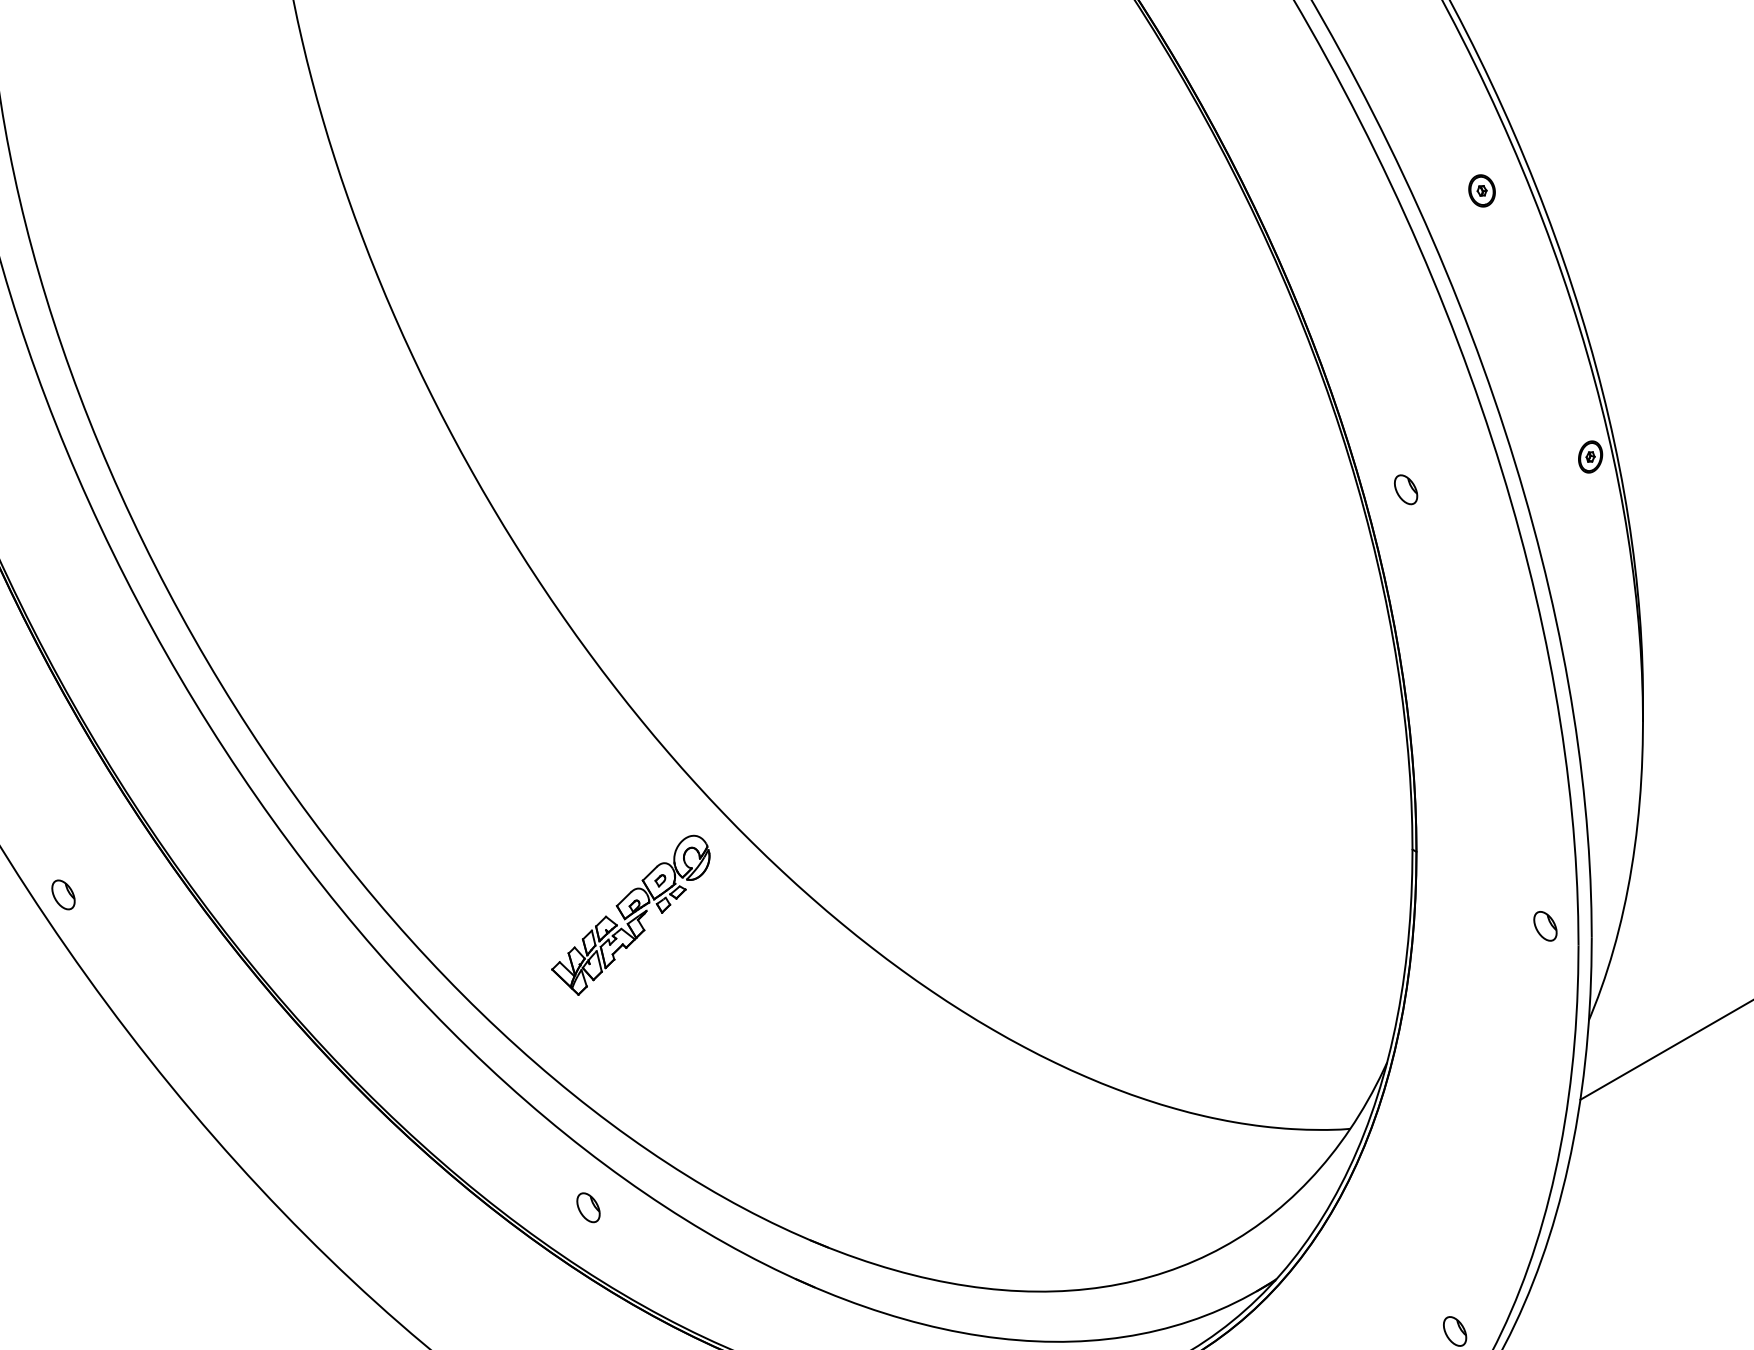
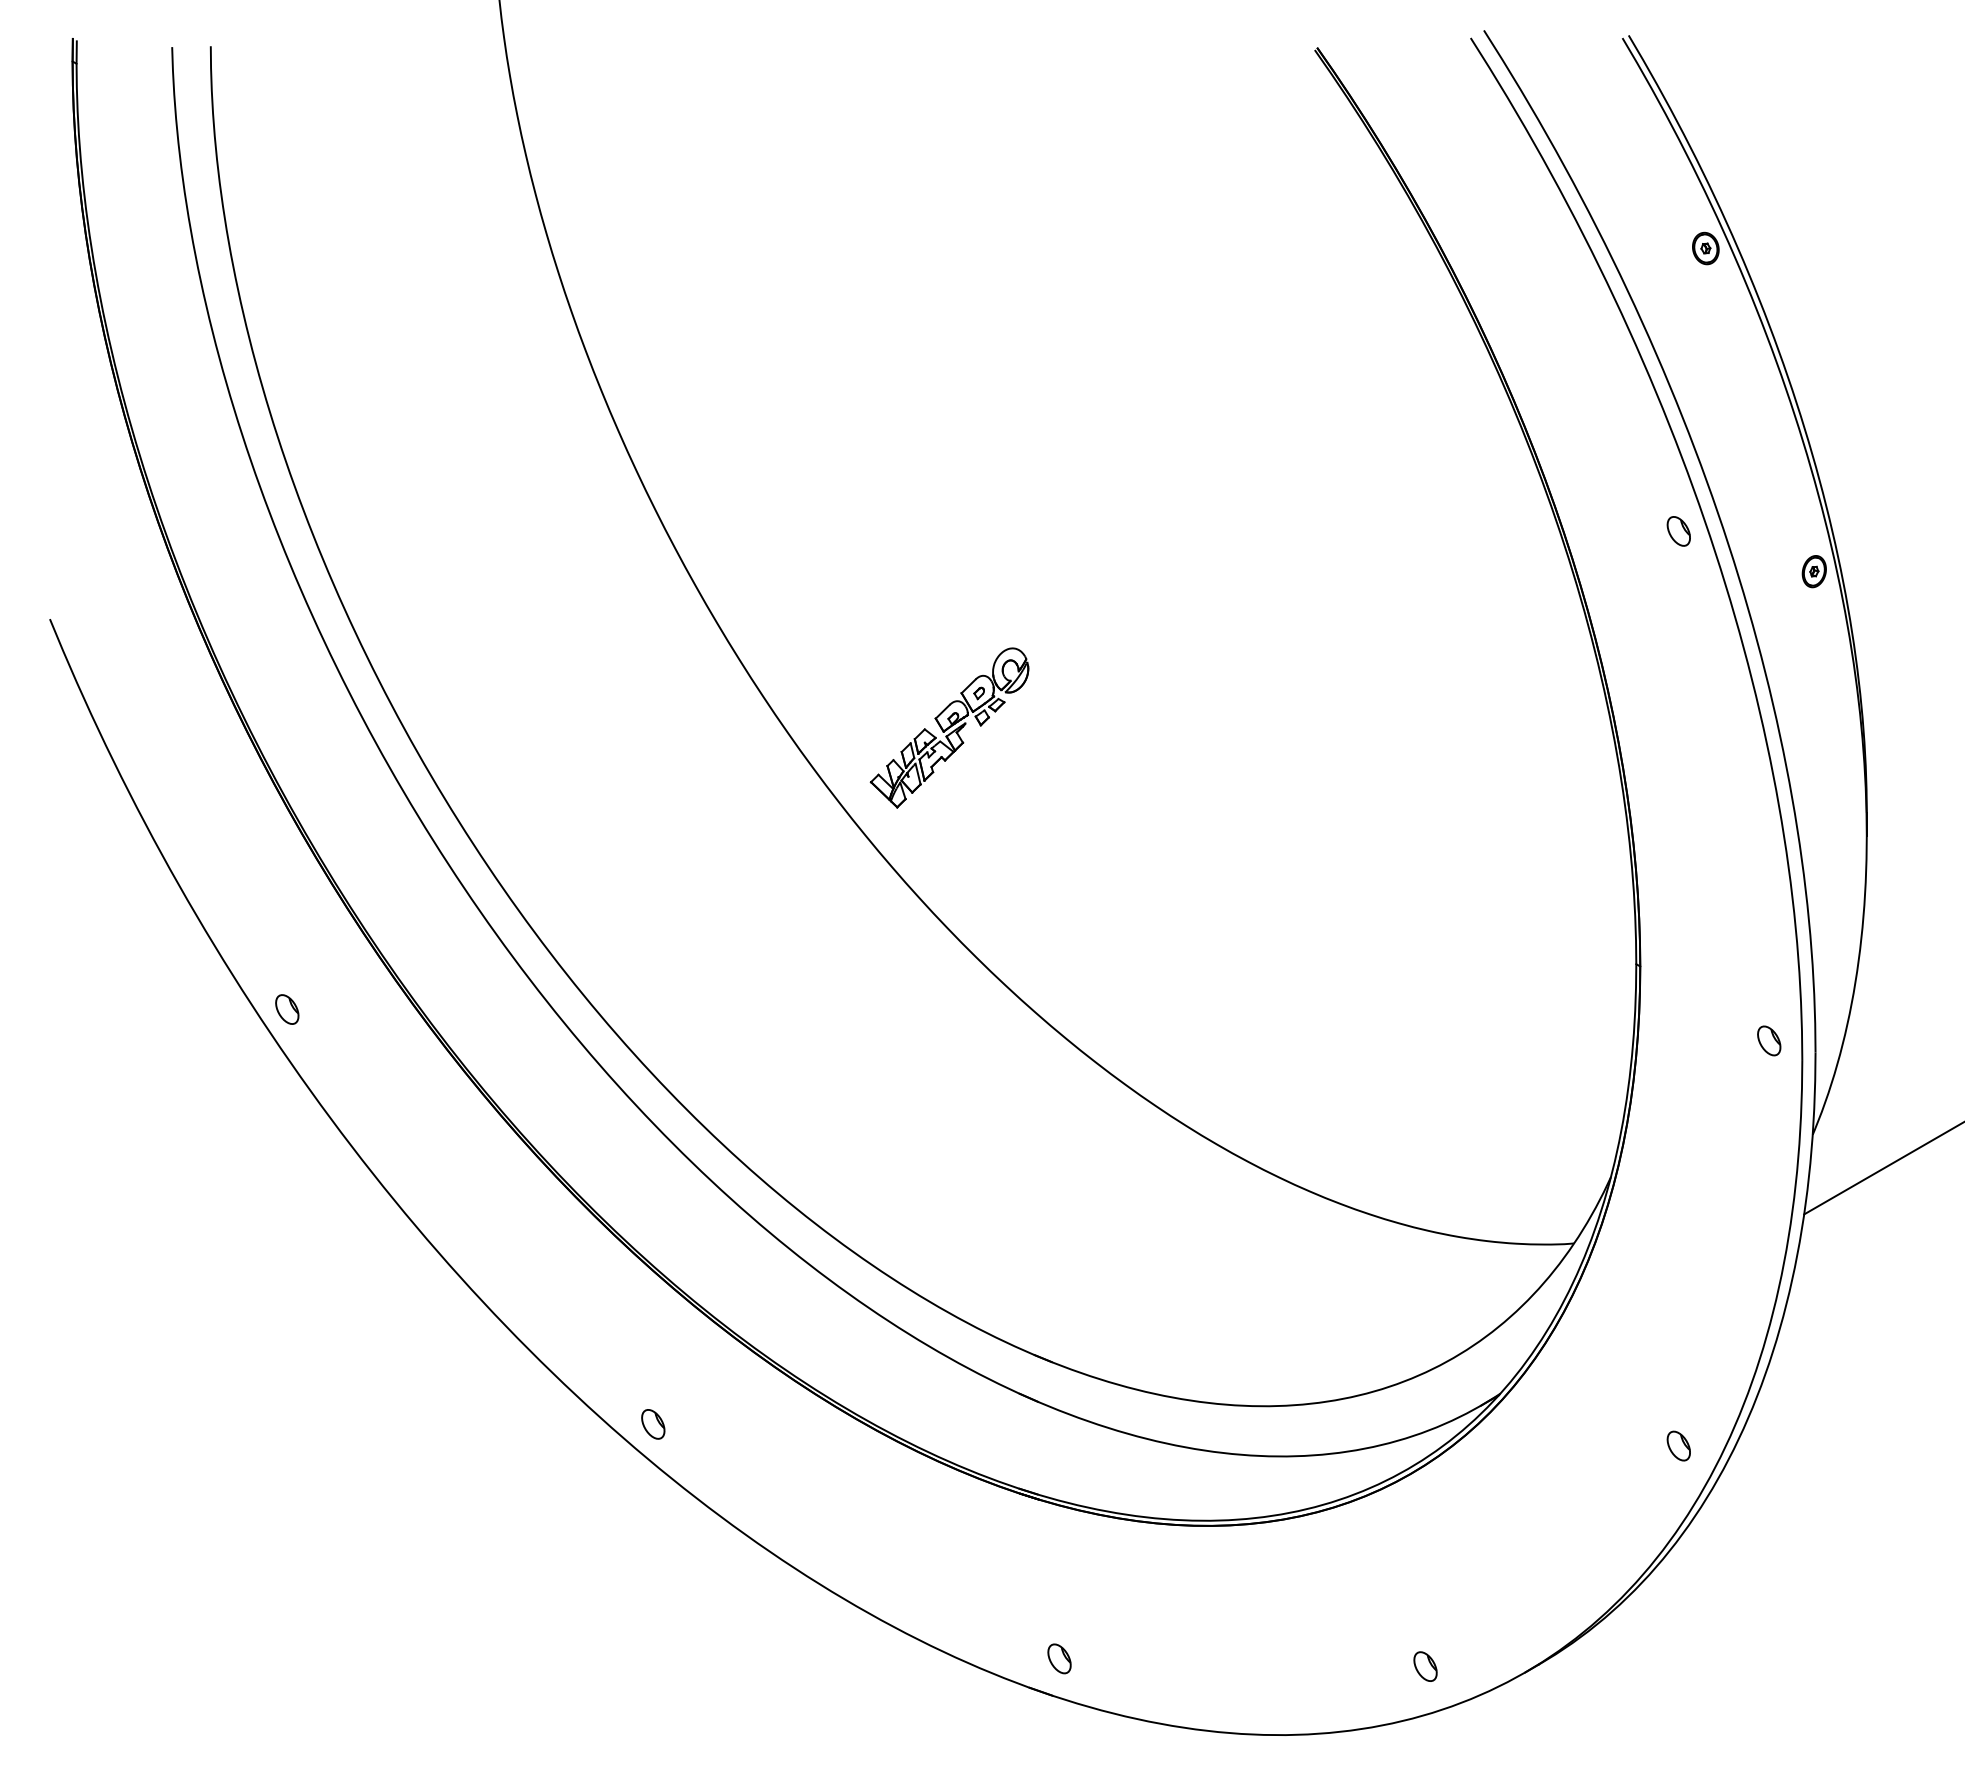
part: (1481, 190) -> (1705, 248), moved
part: (1405, 489) -> (1678, 531), moved
part: (630, 914) -> (949, 727), moved
part: (588, 1207) -> (653, 1424), moved

